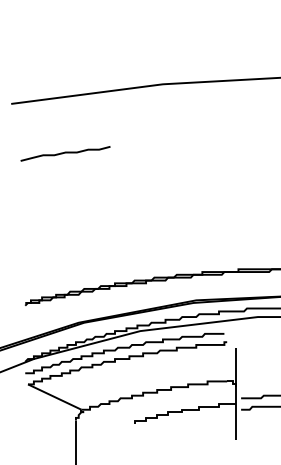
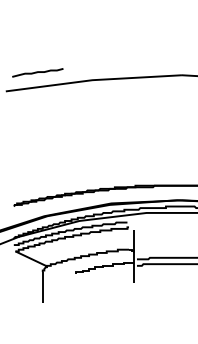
curve: (64, 153) -> (37, 72), moved

